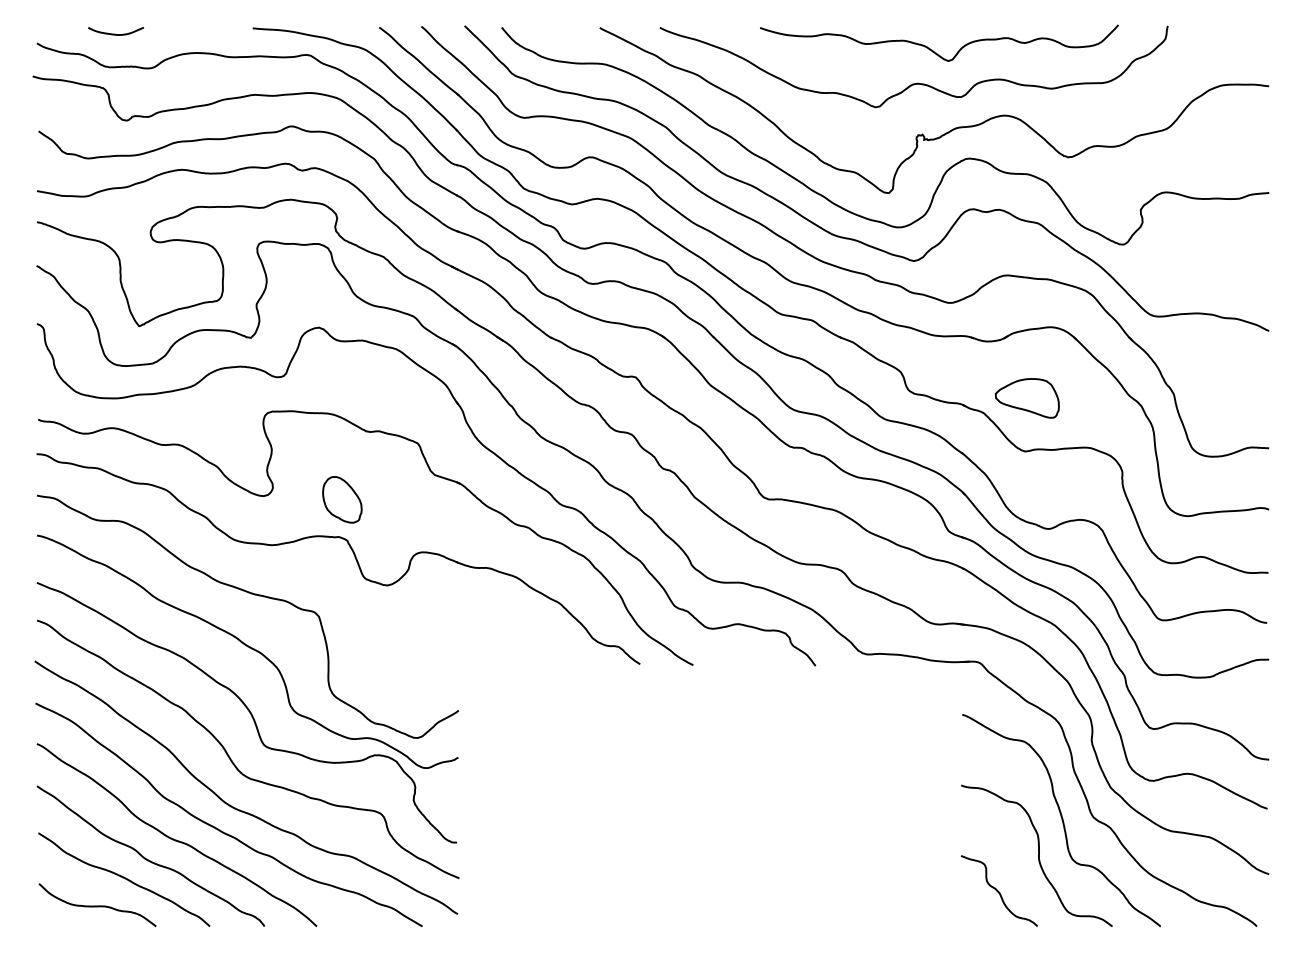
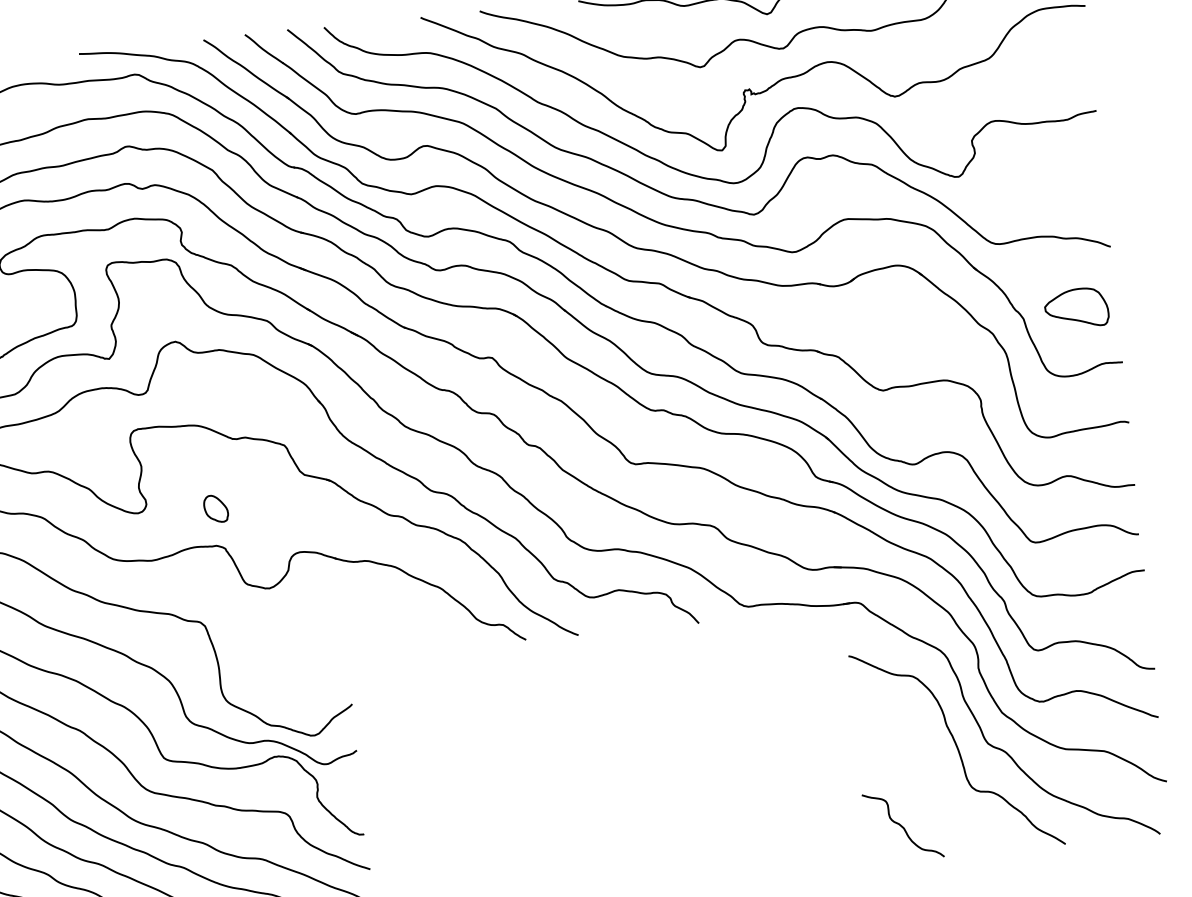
part: (1026, 398) -> (1075, 308), moved
part: (342, 499) -> (216, 508), size x0.6
curve: (1038, 855) -> (938, 786), removed

